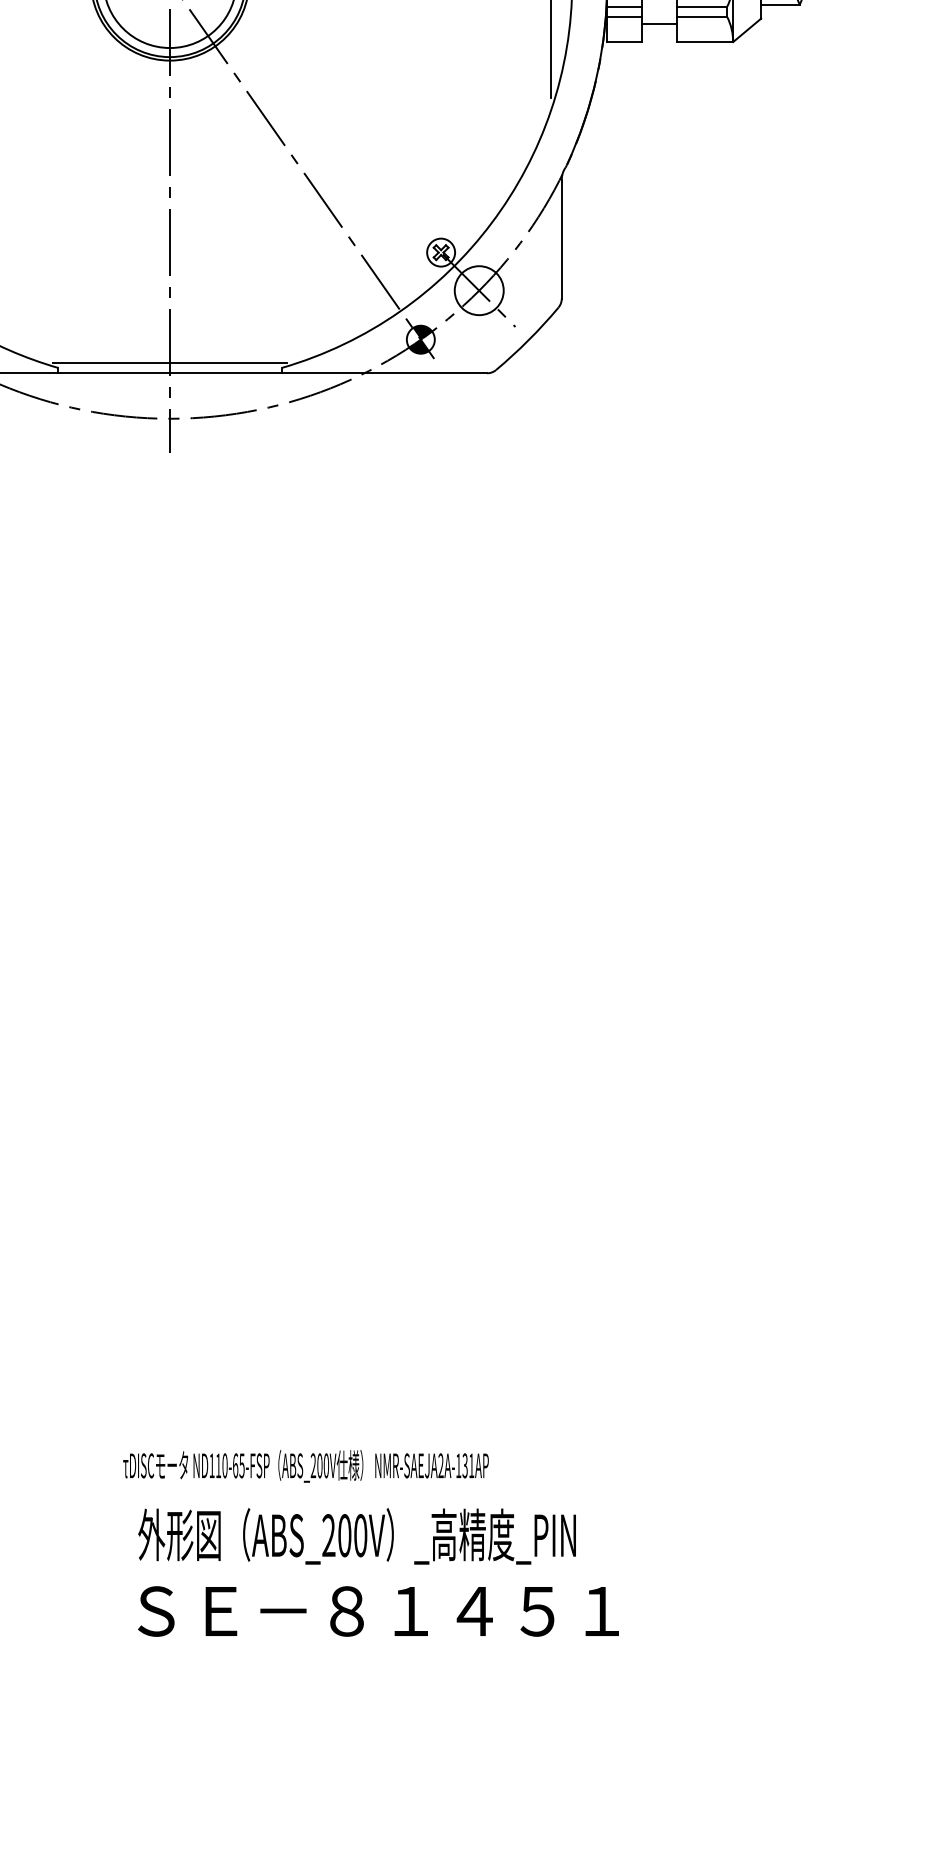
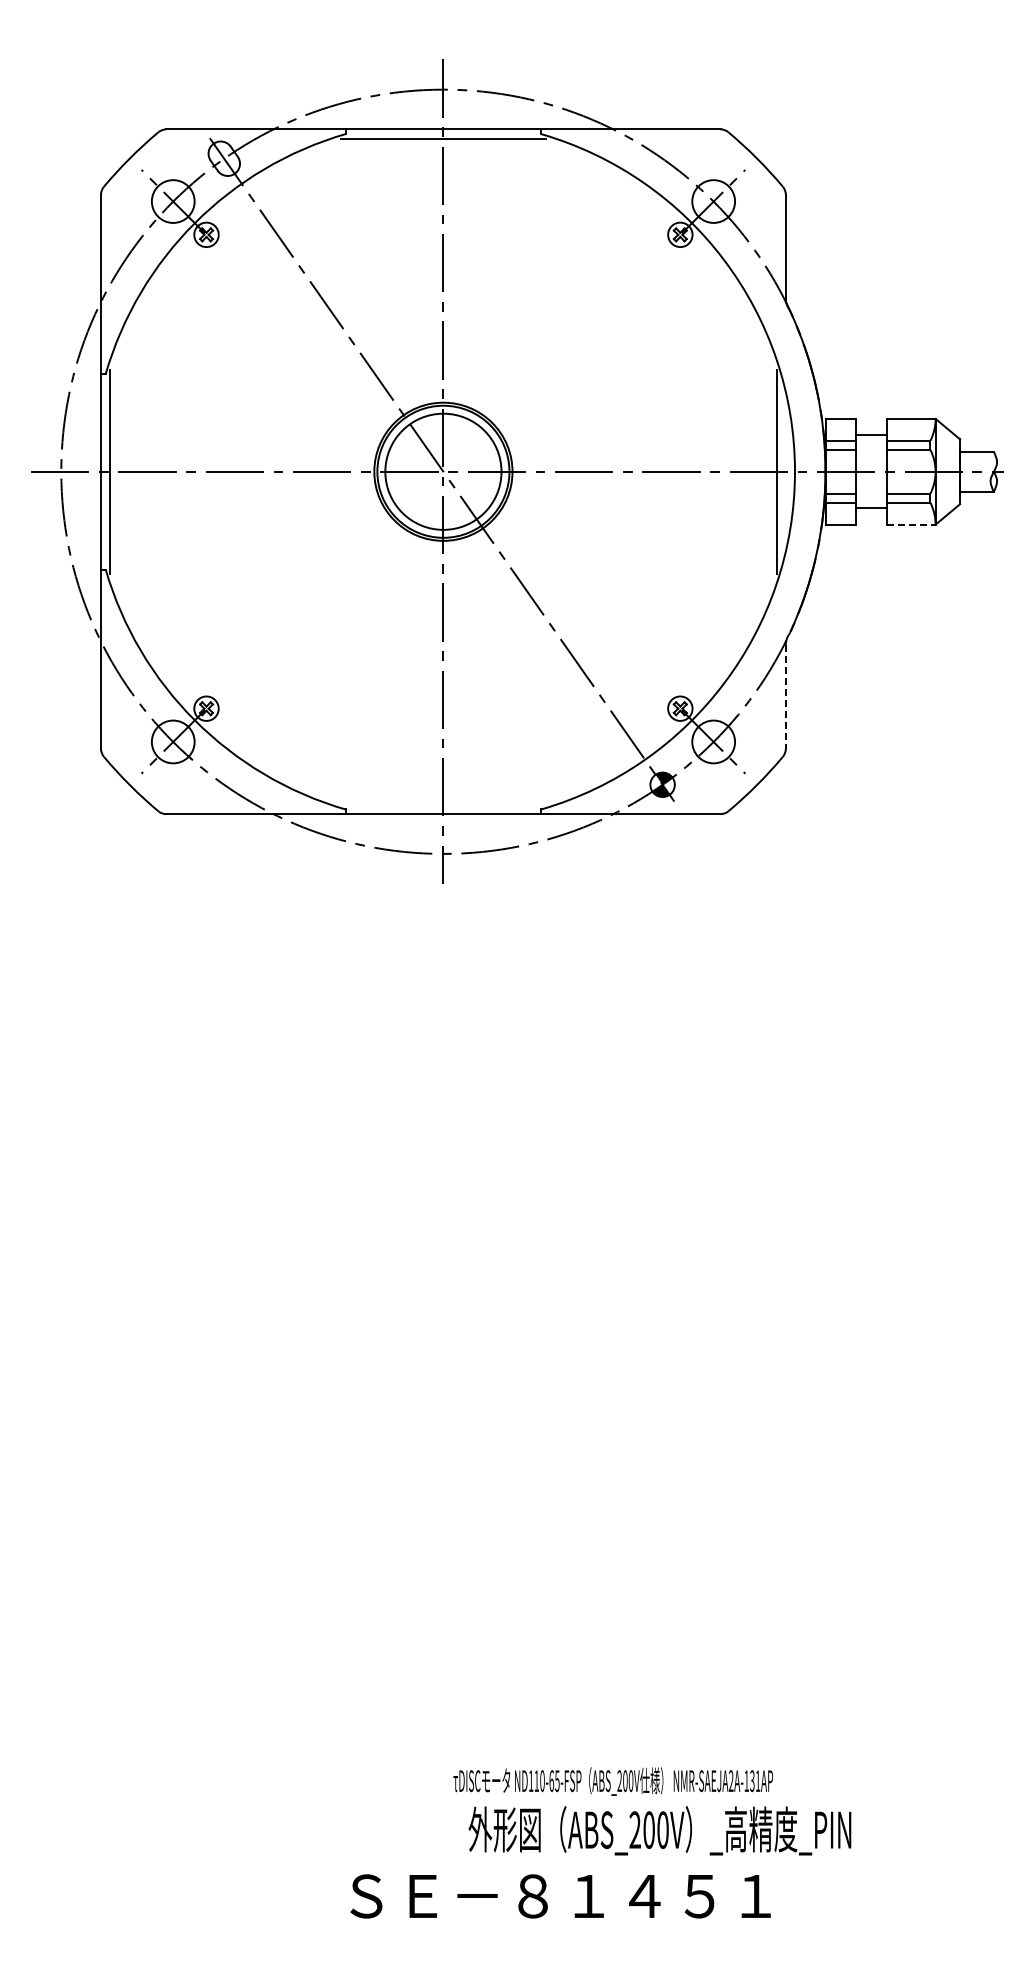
line: (705, 41) -> (911, 524), solid -> dashed
line: (561, 239) -> (785, 697), solid -> dashed
line: (170, 363) -> (443, 805), removed
text: (305, 1466) -> (612, 1781), moved
text: (356, 1536) -> (659, 1830), moved
text: (378, 1611) -> (560, 1896), moved

